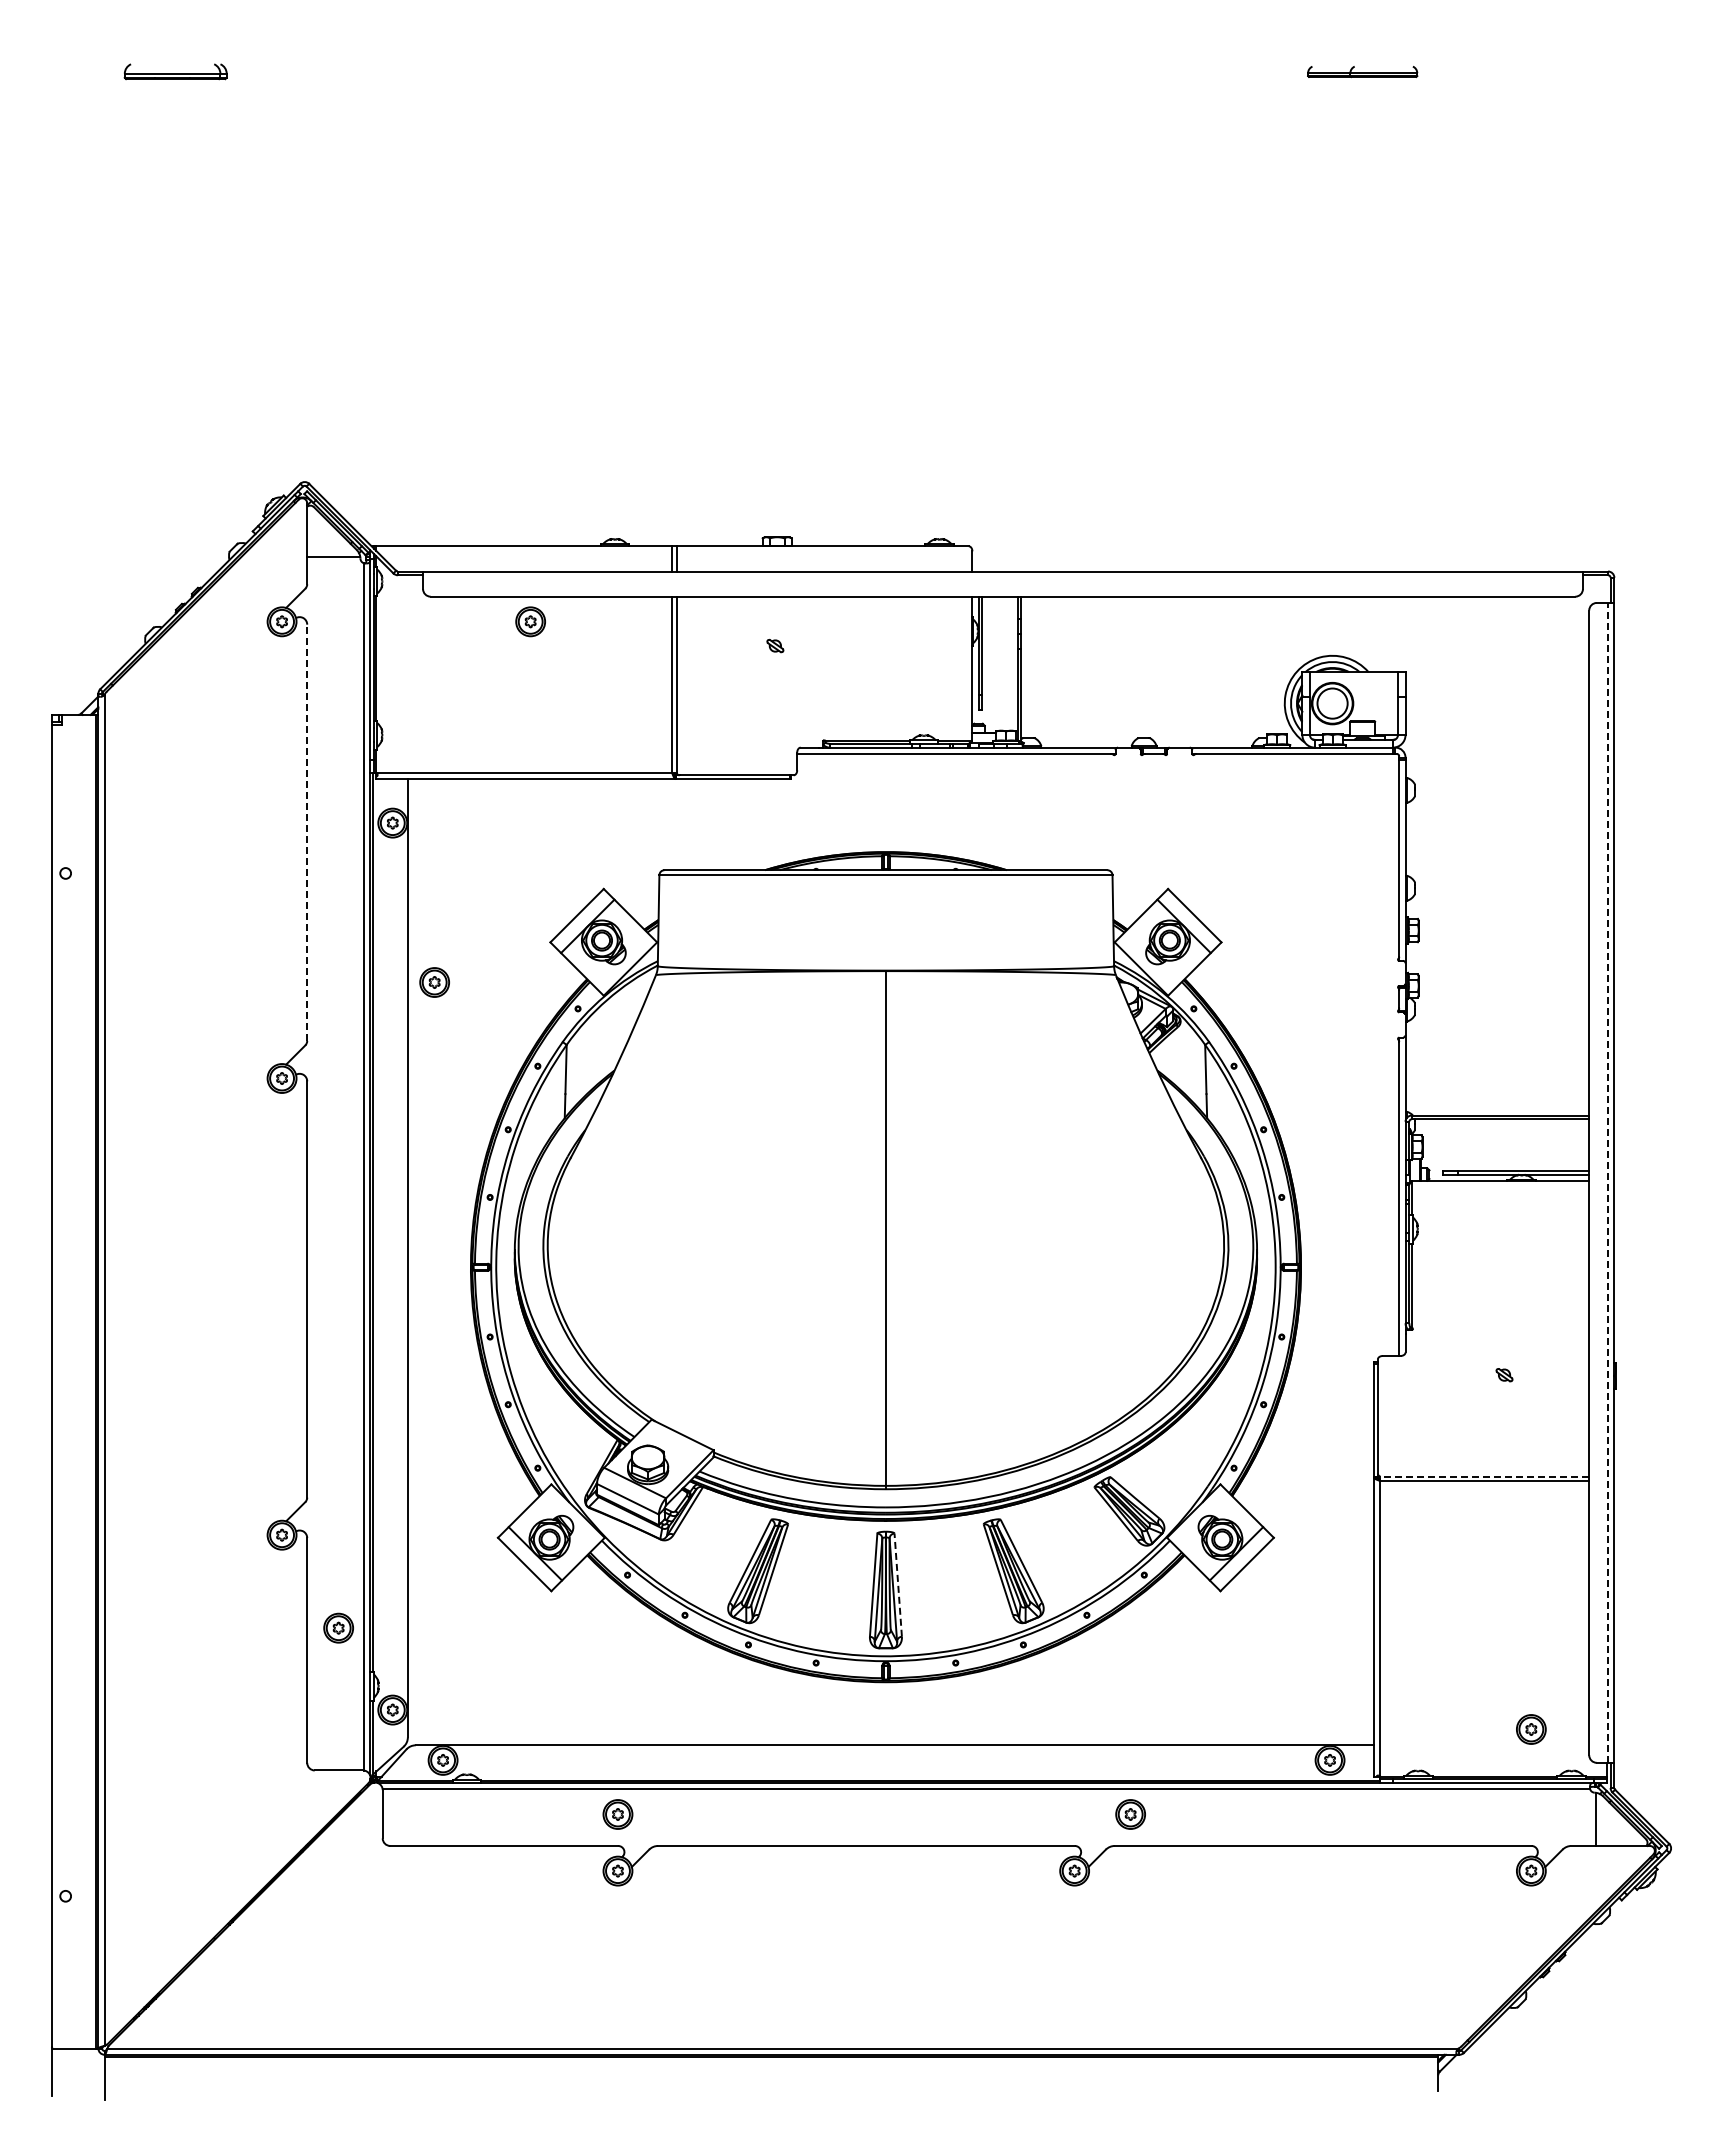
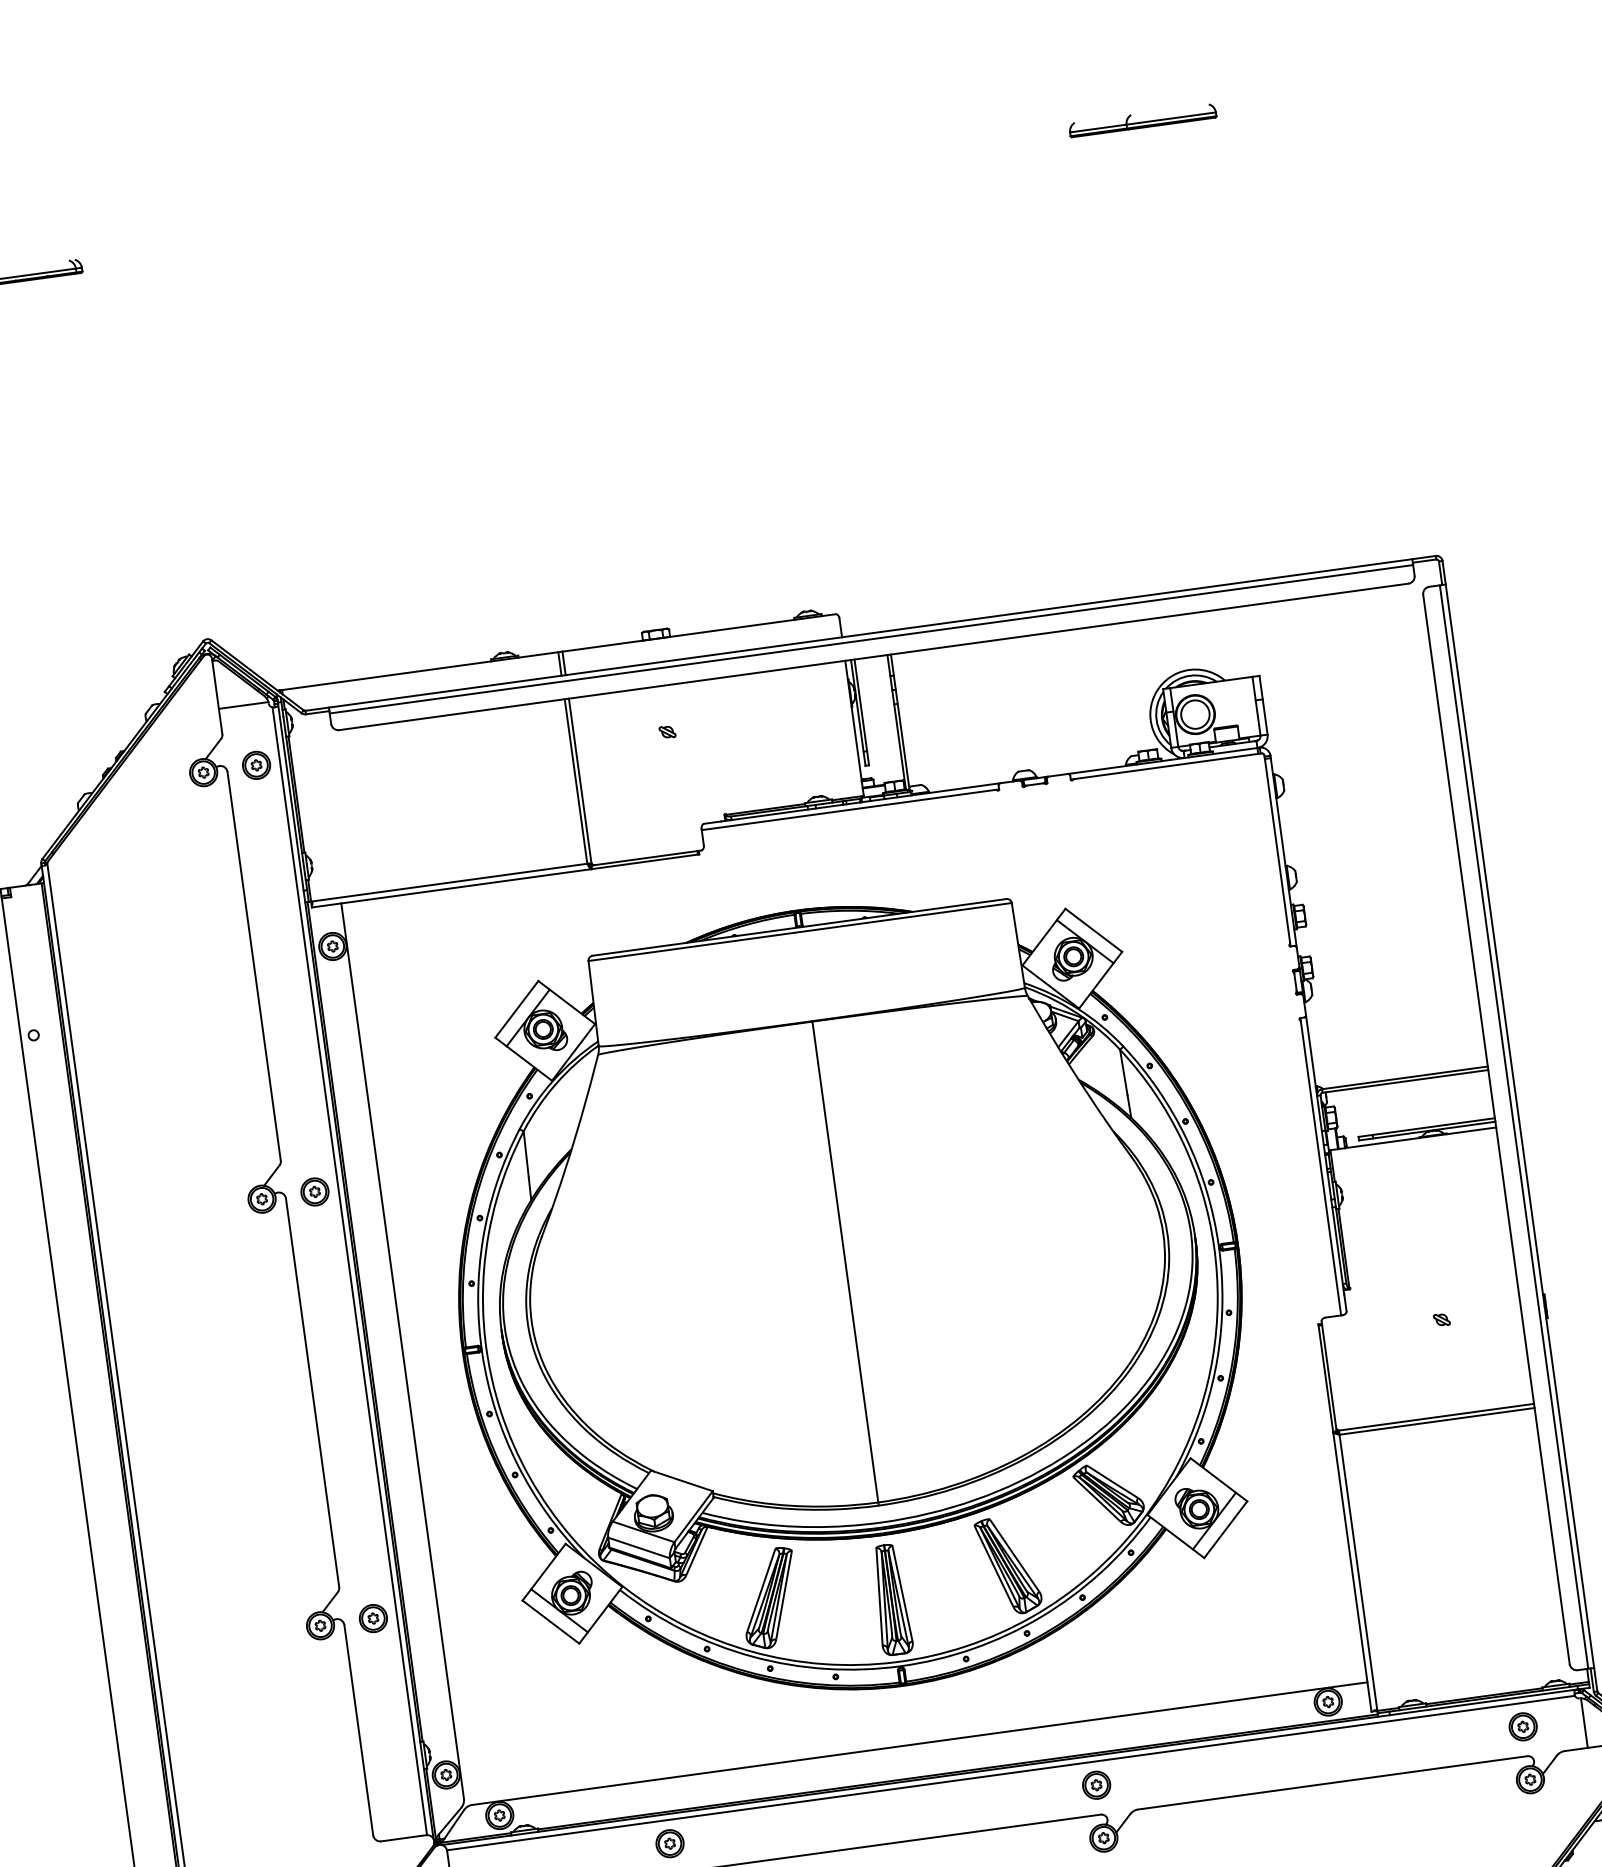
part: (1362, 71) -> (1142, 120), size x1.43
line: (1002, 577) -> (870, 639), added
part: (530, 621) -> (256, 765), moved
line: (307, 832) -> (254, 966), dashed -> solid
part: (434, 982) -> (314, 1191), moved
line: (1608, 1182) -> (1514, 1126), dashed -> solid
line: (1484, 1476) -> (1436, 1417), dashed -> solid
line: (898, 1585) -> (902, 1593), dashed -> solid
part: (338, 1627) -> (373, 1617), moved
part: (1531, 1729) -> (1523, 1726), moved
part: (1130, 1814) -> (1096, 1785), moved

